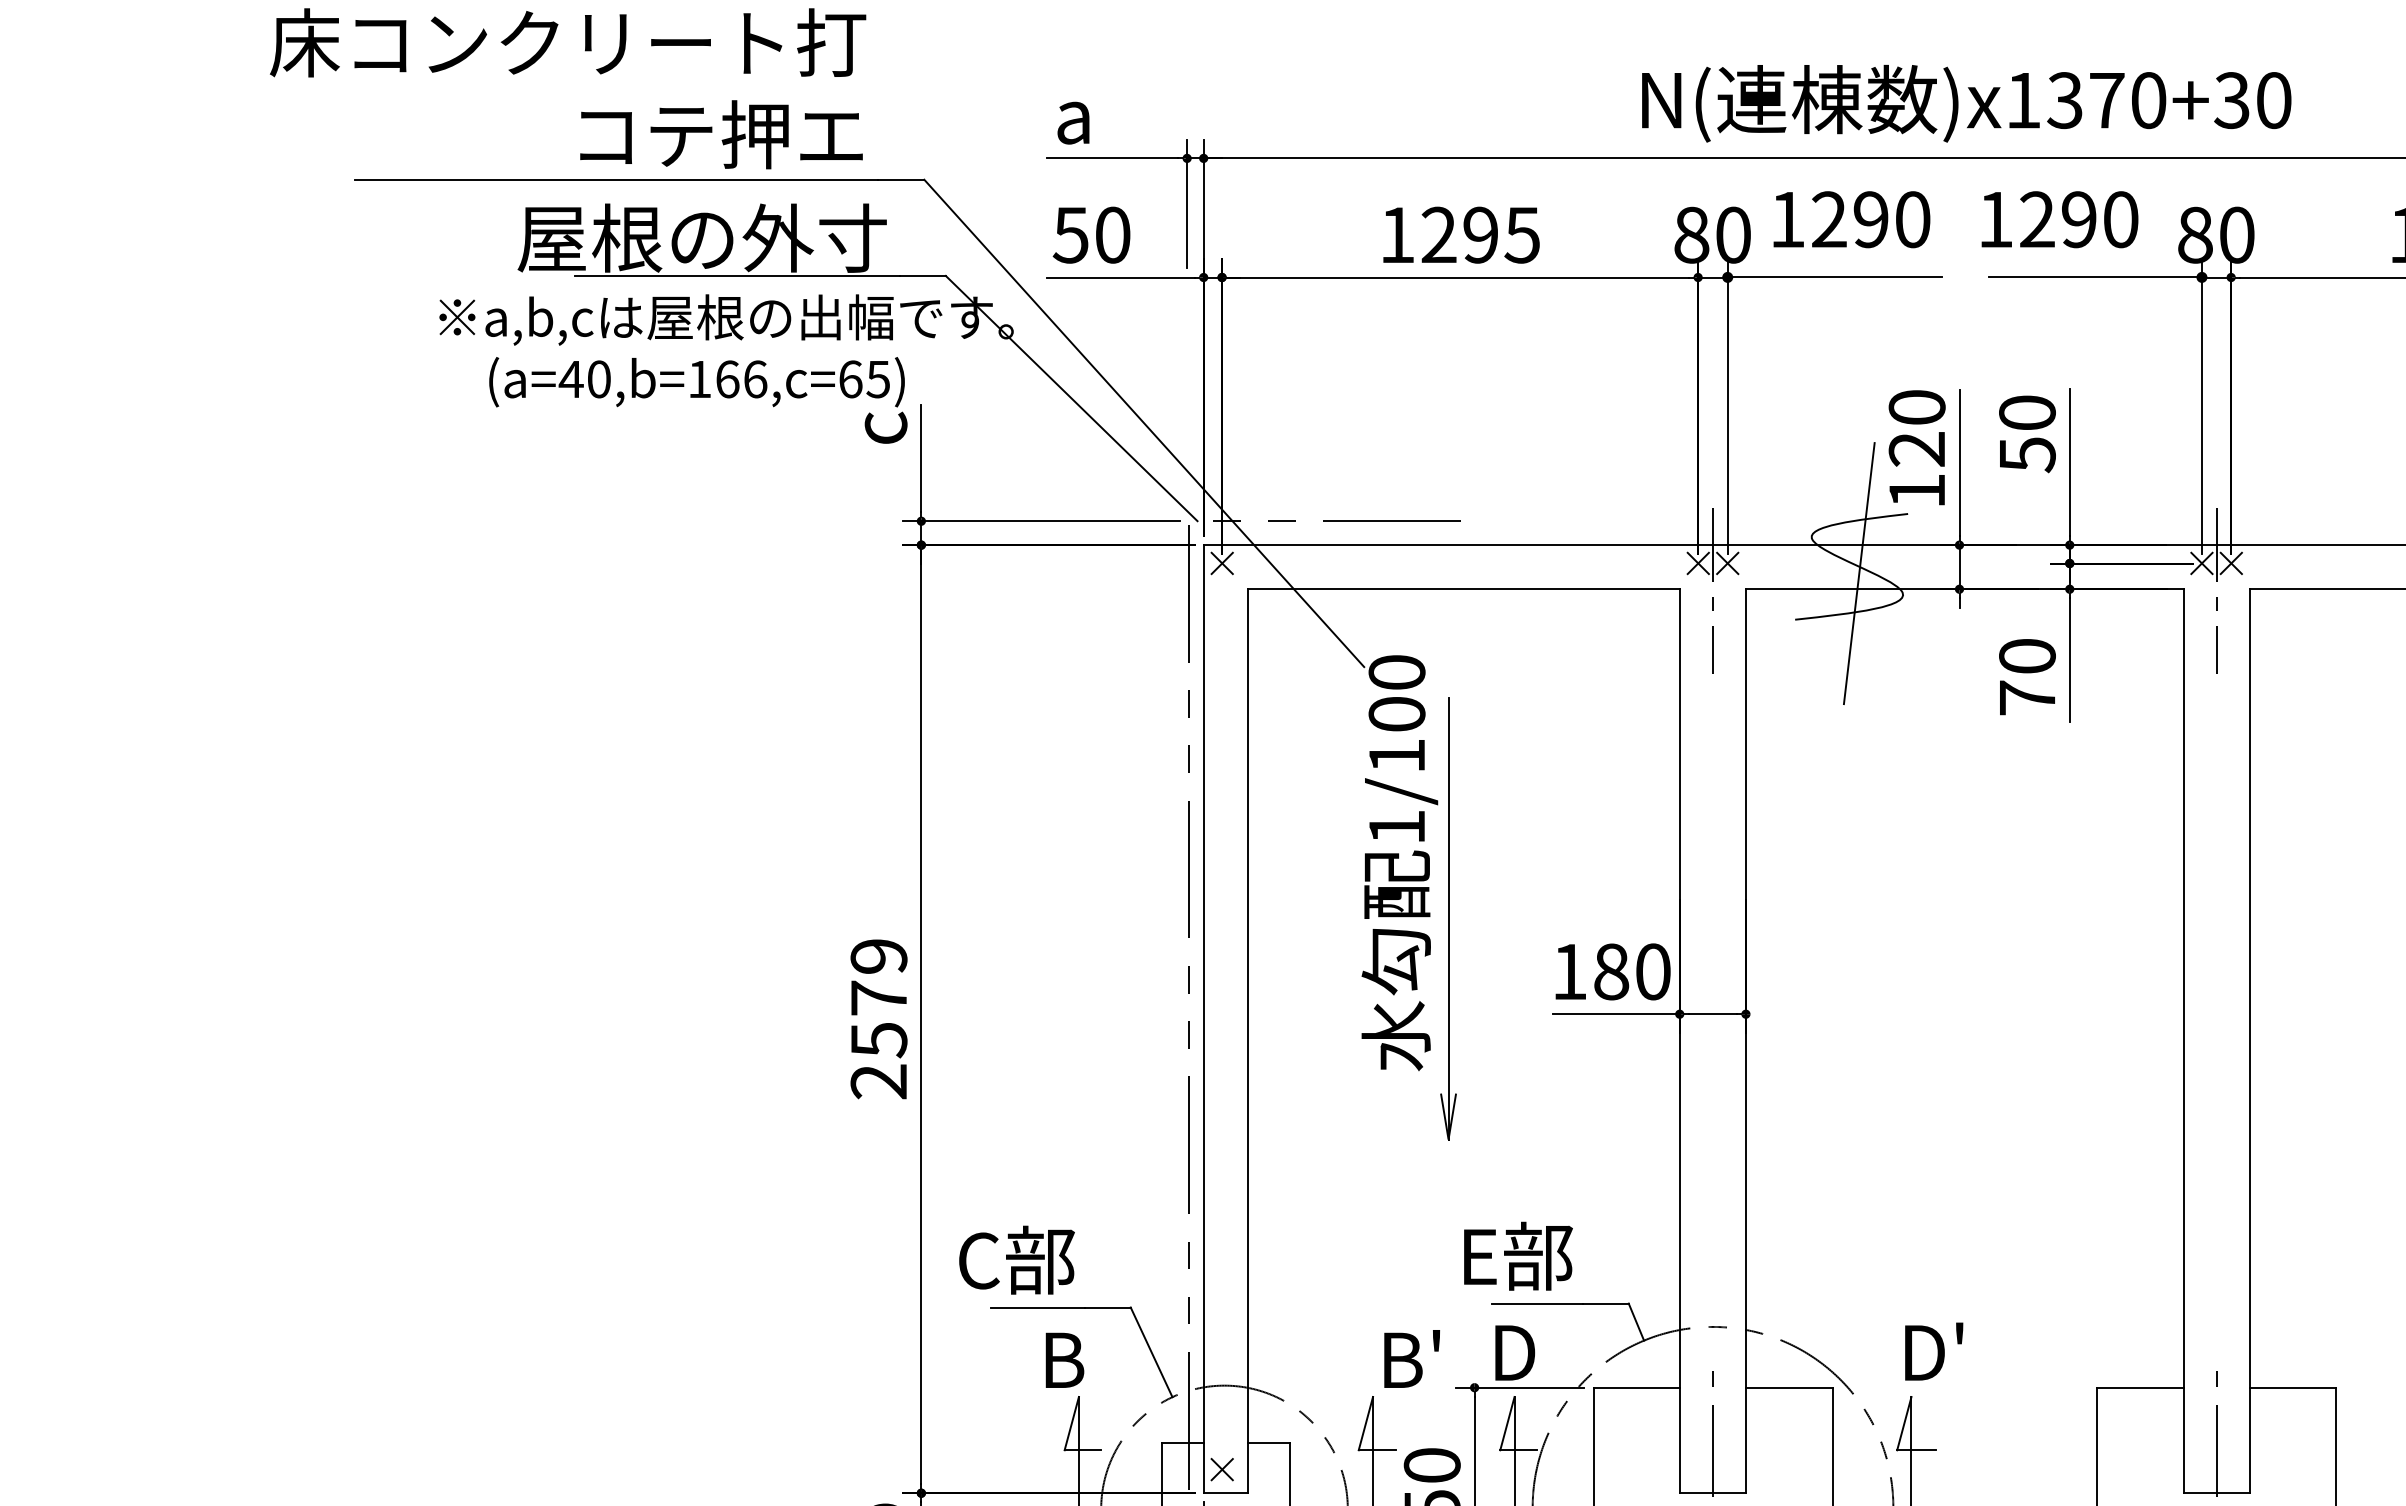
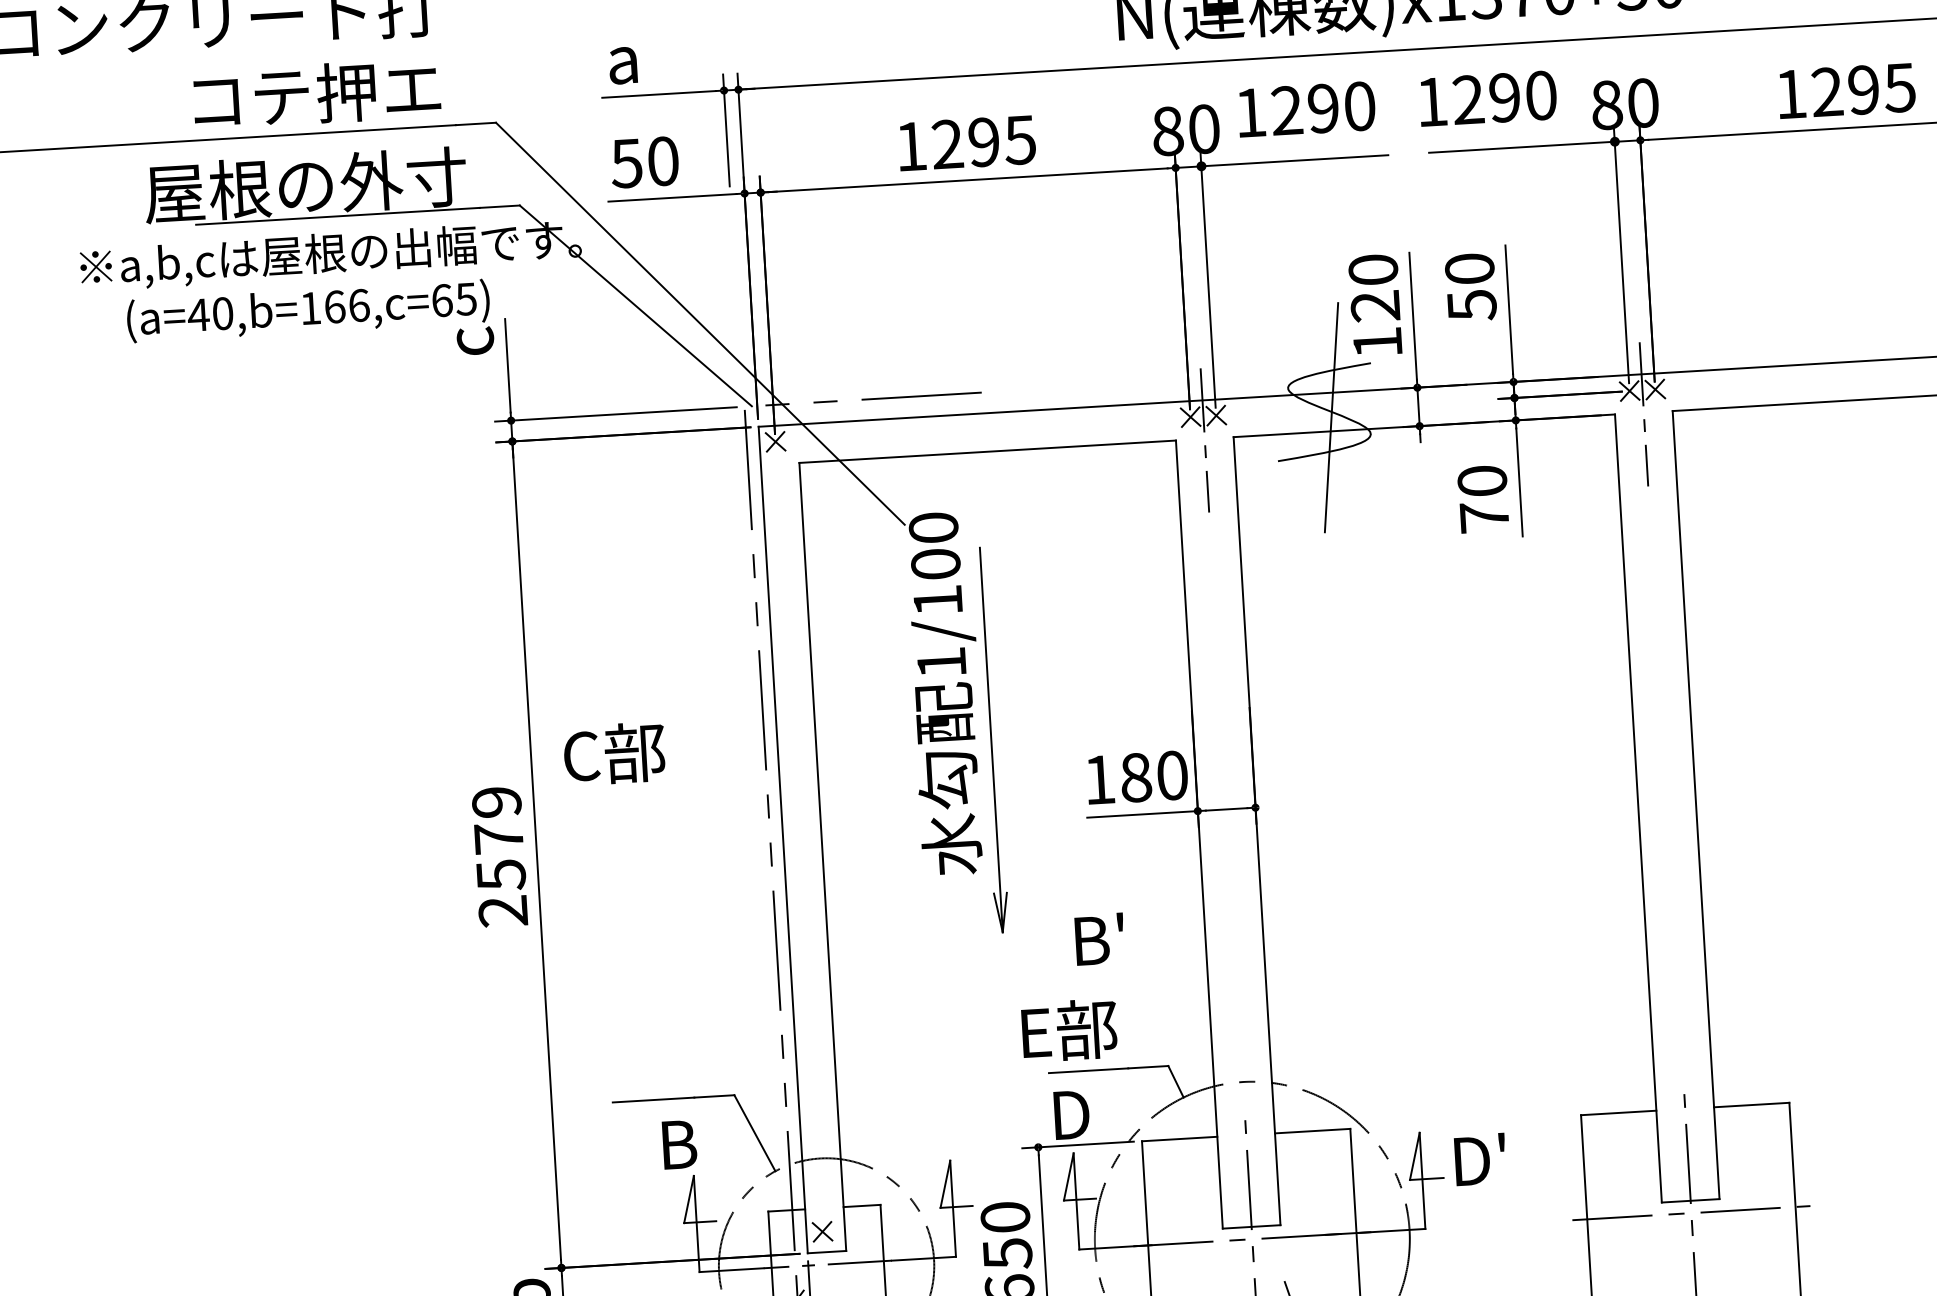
text: (1016, 1259) -> (614, 753), moved
text: (1934, 1351) -> (1480, 1159), moved
text: (1411, 1358) -> (1099, 938), moved

